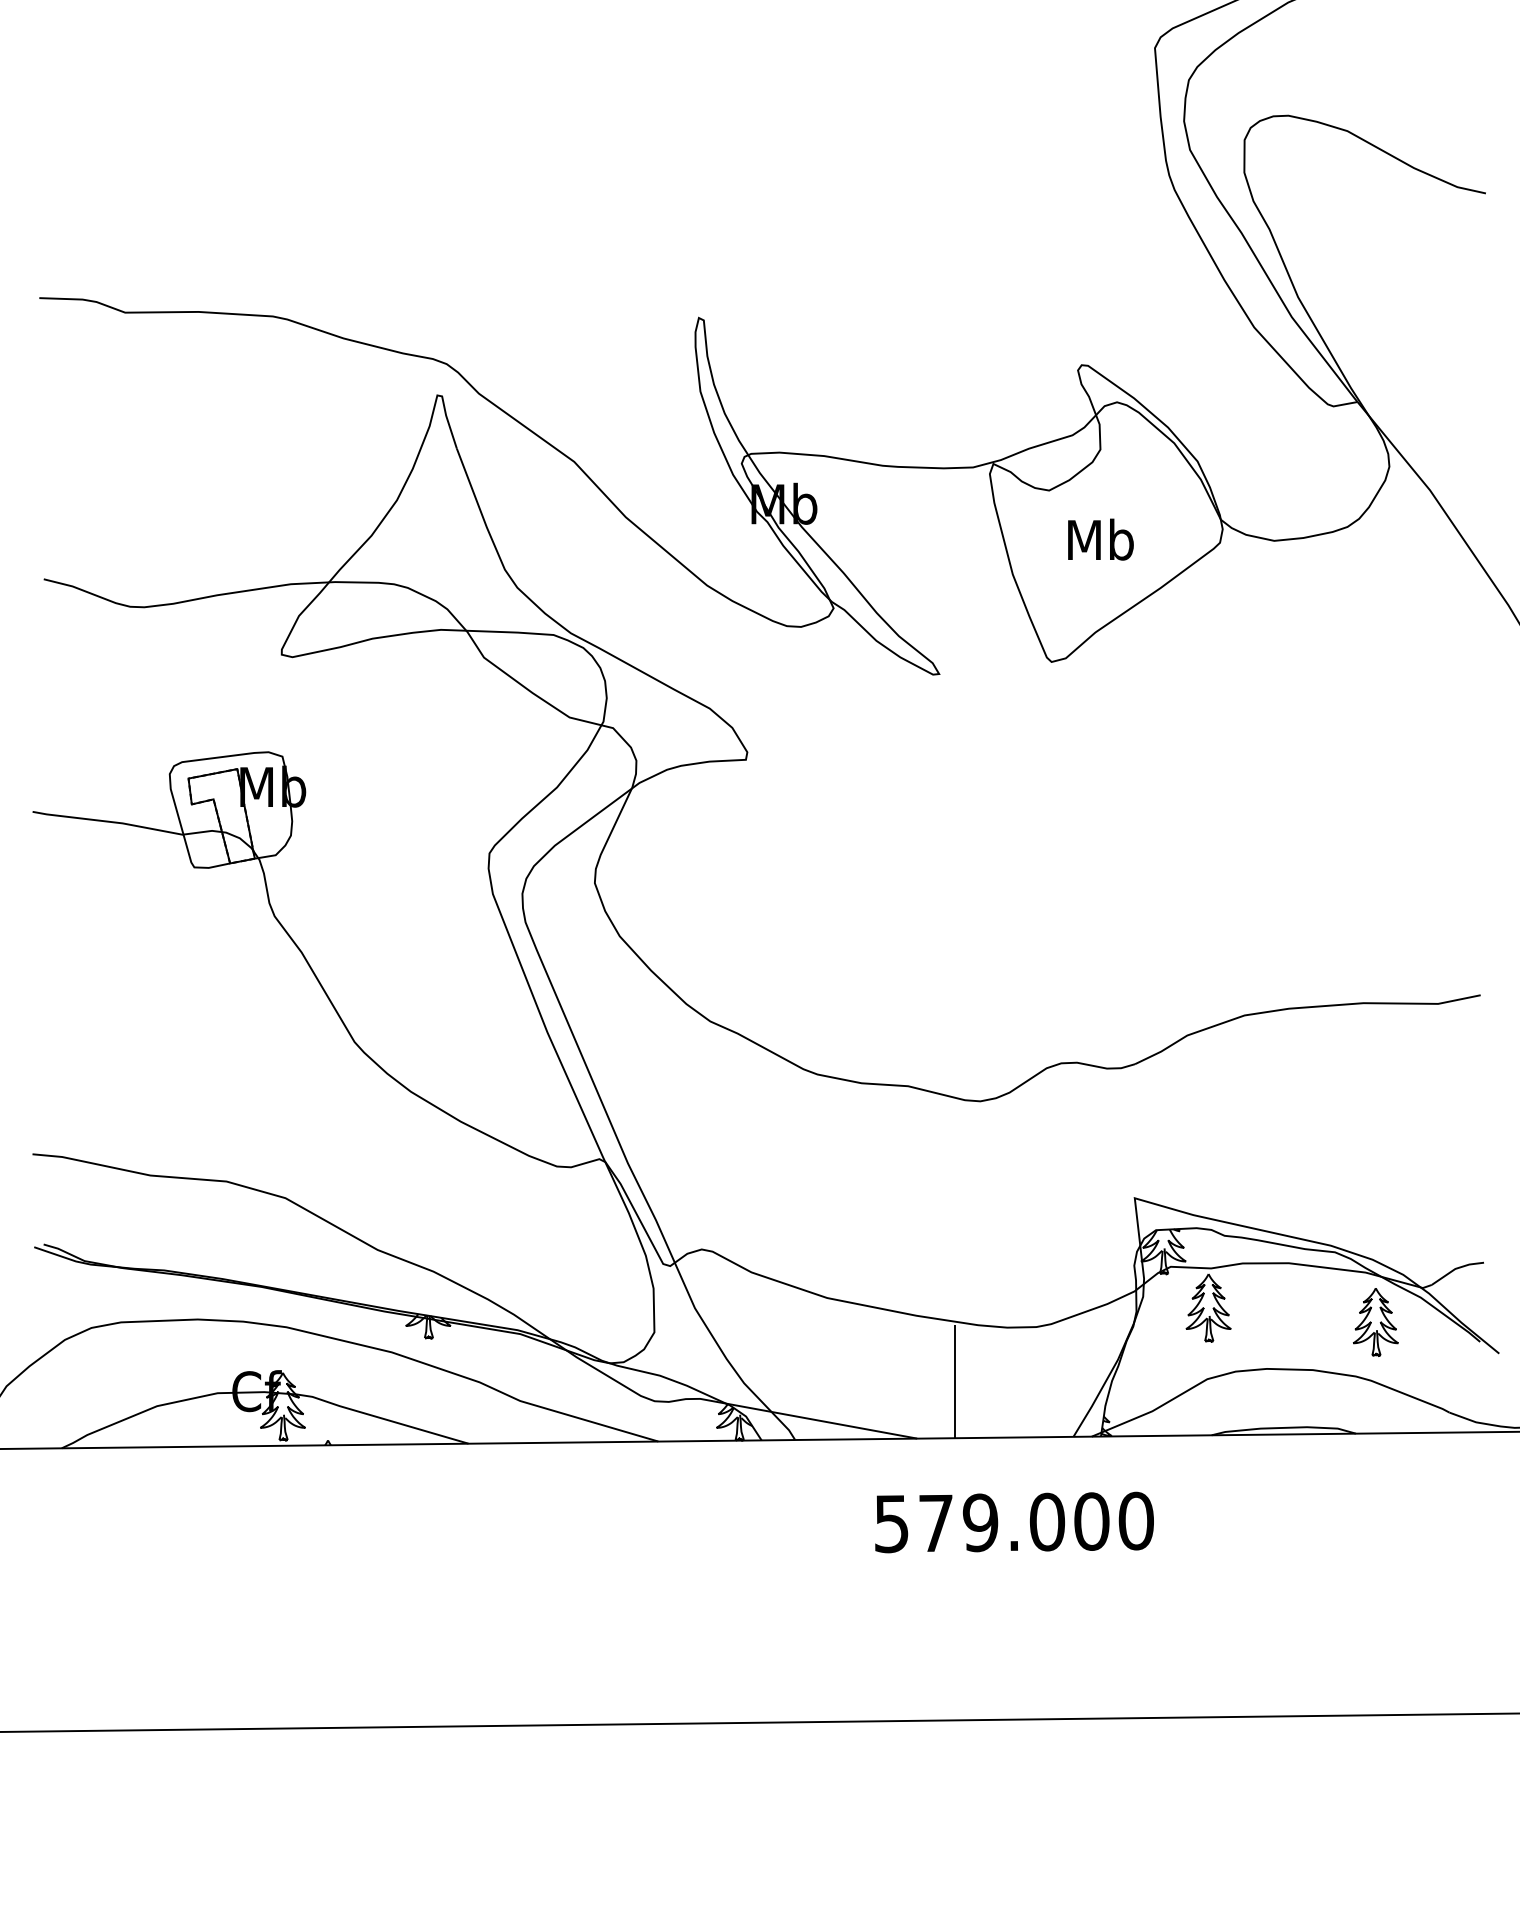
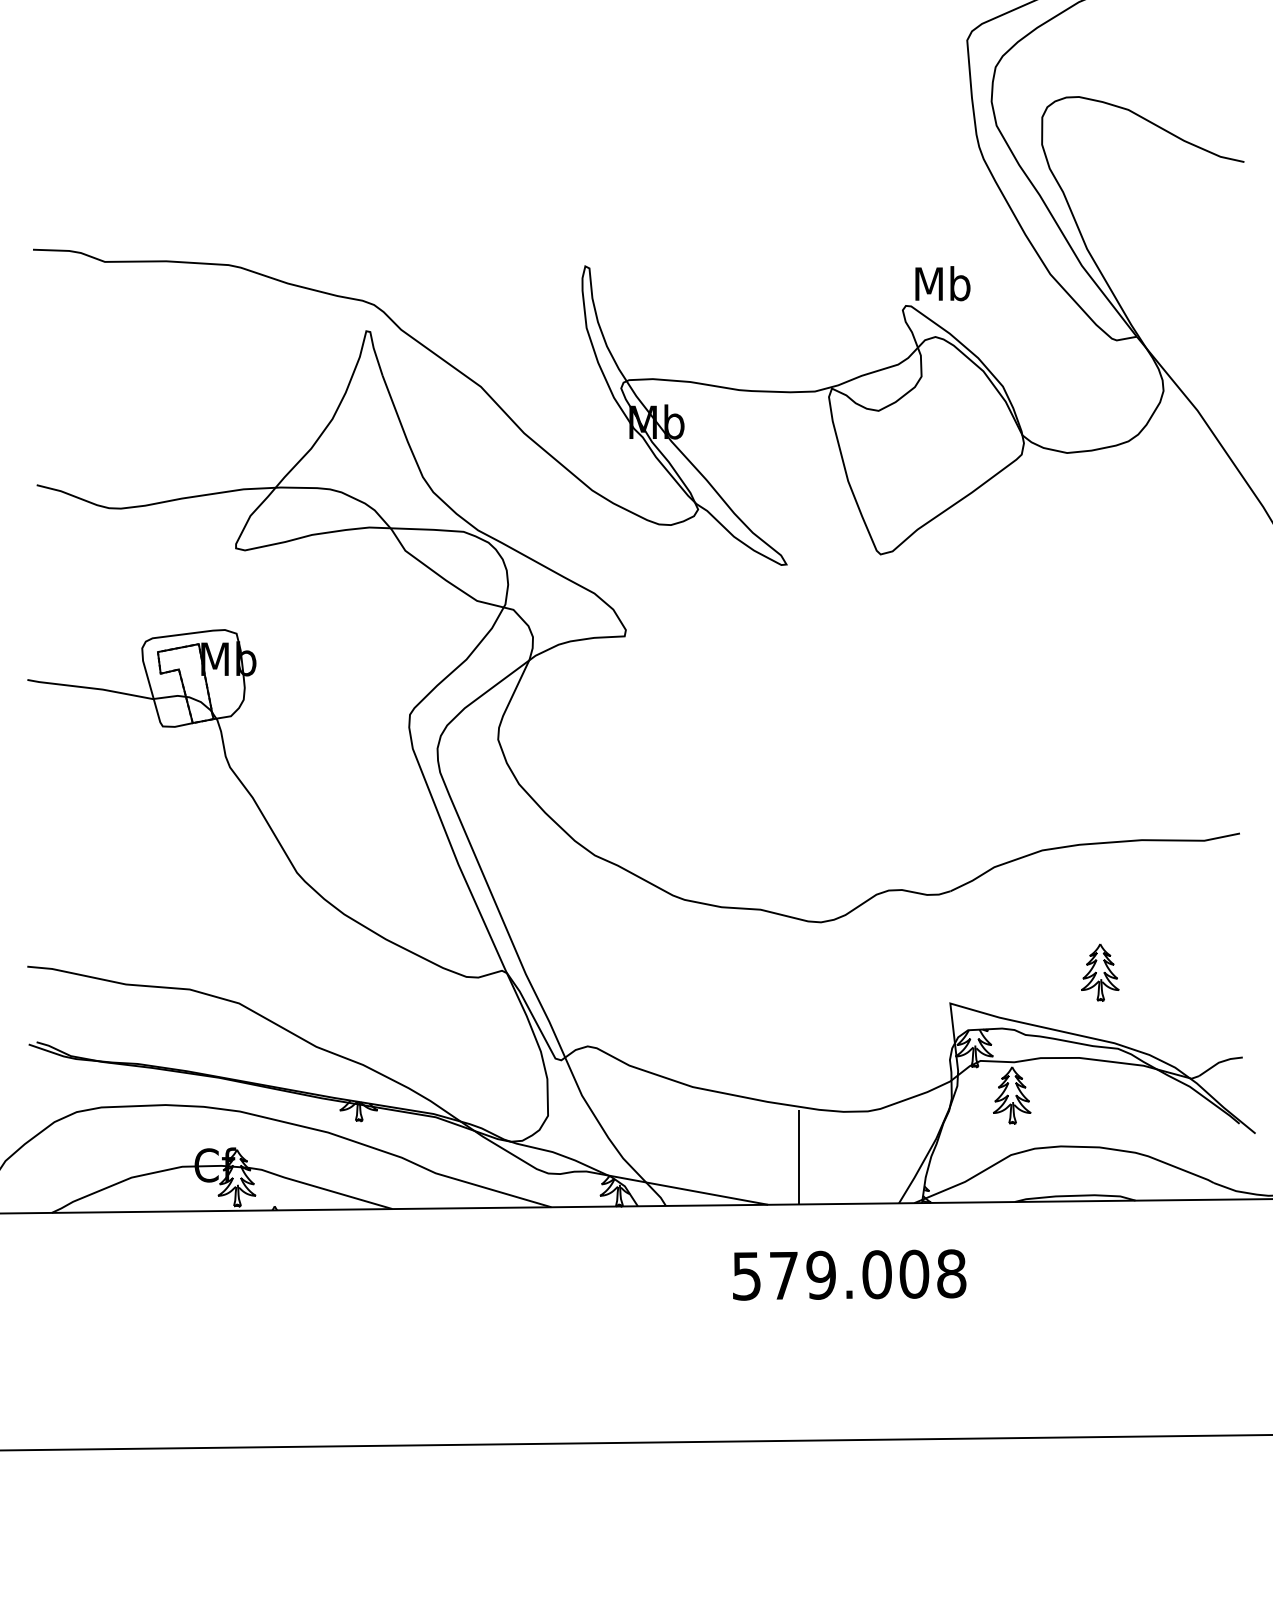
text: (1100, 539) -> (942, 283), moved
part: (1375, 1322) -> (1100, 972), moved
text: (1135, 1521) -> (950, 1274), 579.000 -> 579.008

